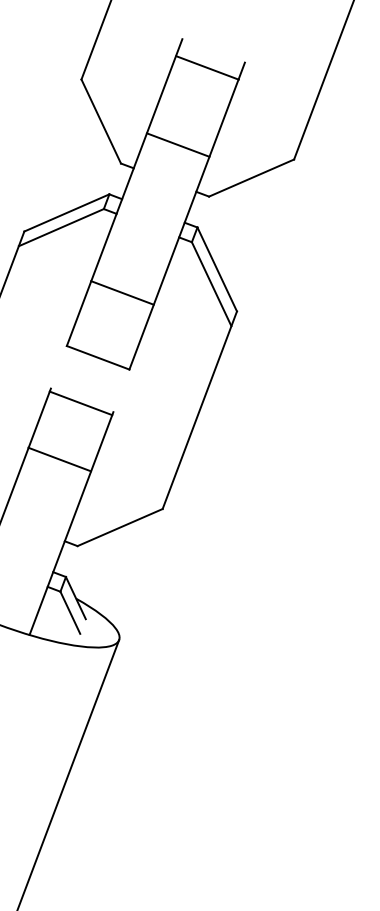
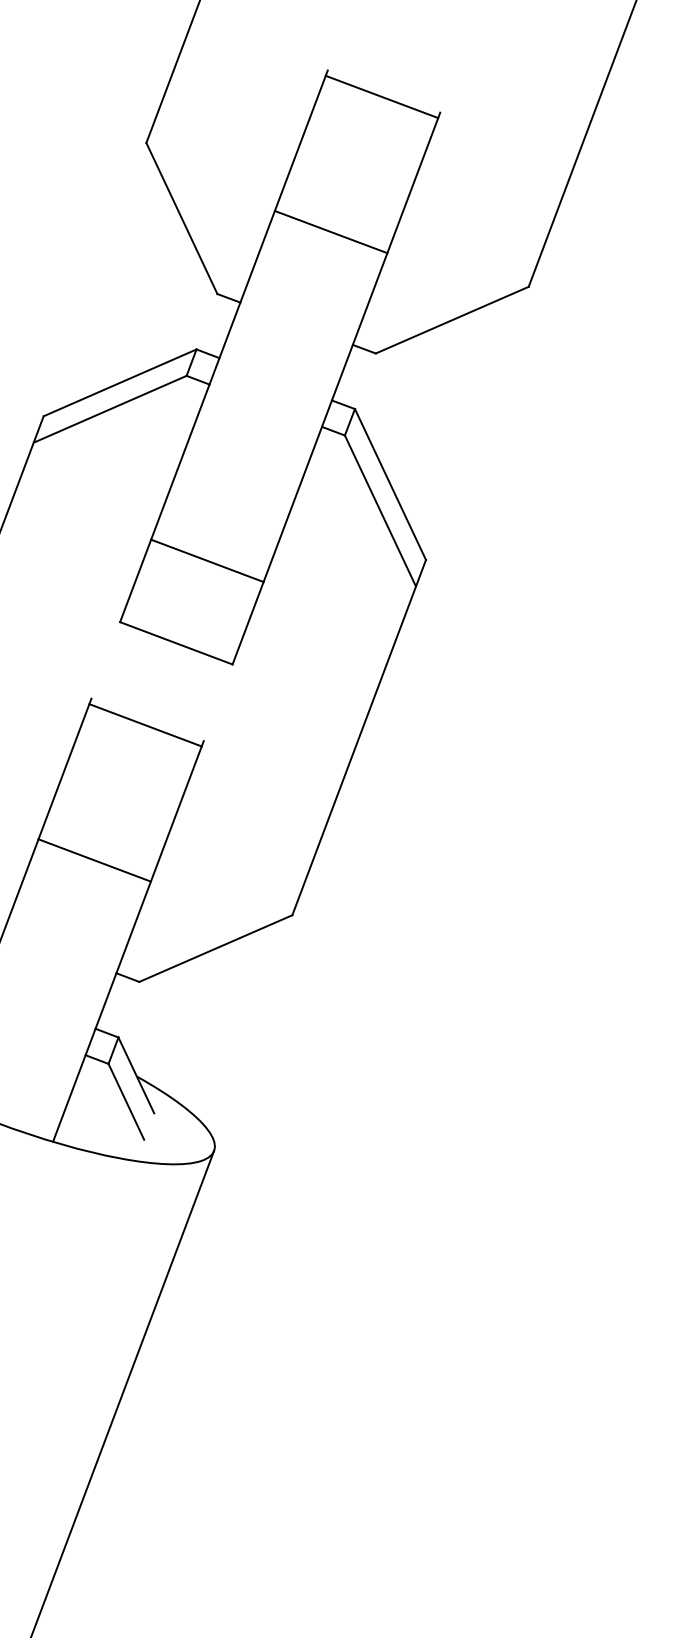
line: (207, 67) -> (381, 96), moved
line: (177, 144) -> (329, 231), moved
line: (122, 292) -> (207, 560), moved
line: (59, 459) -> (94, 860), moved

